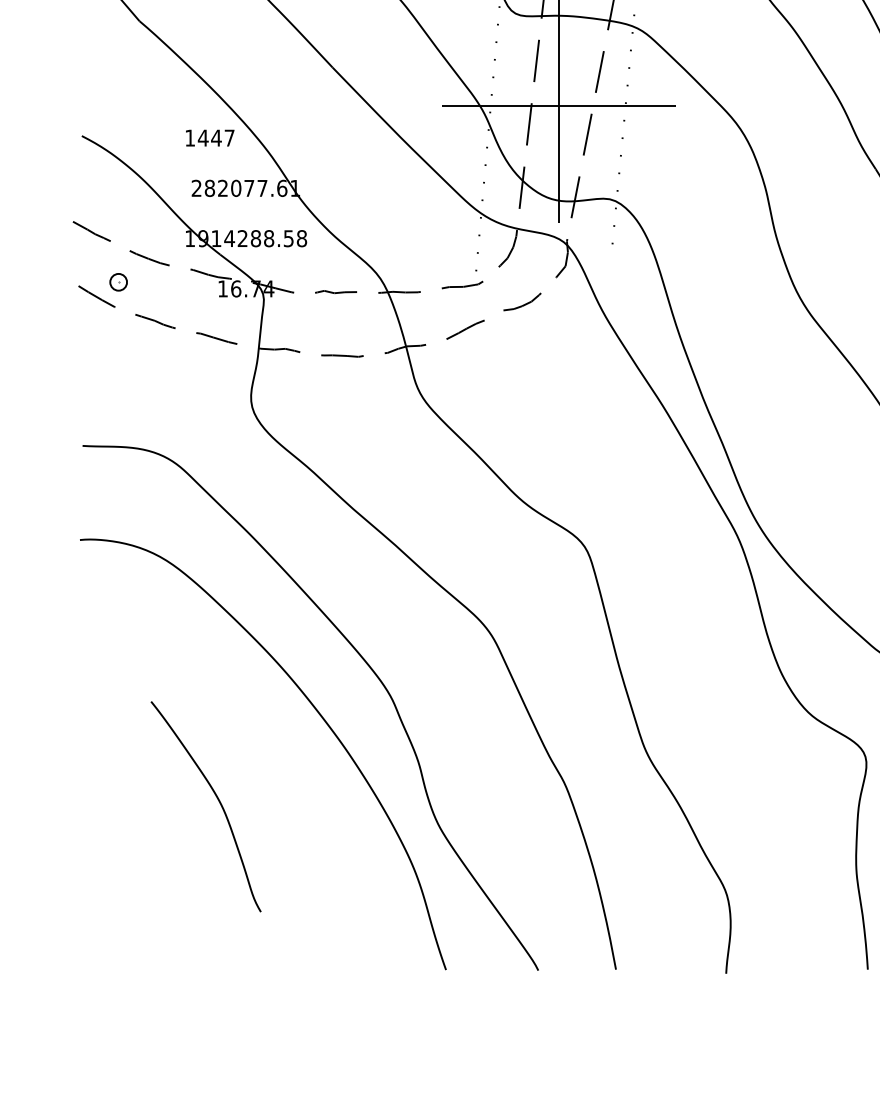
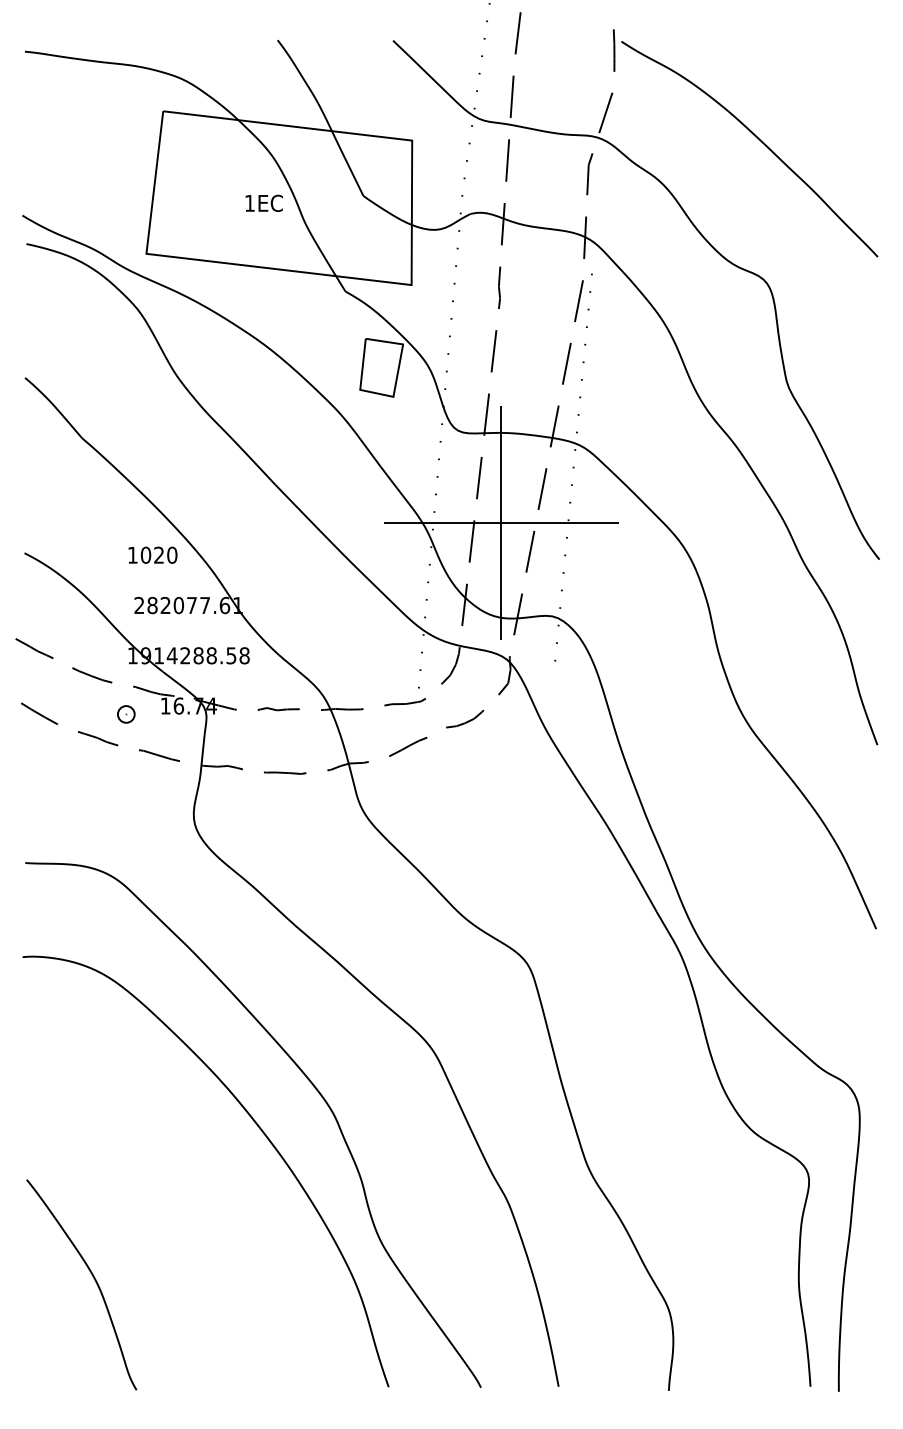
text: (215, 137) -> (158, 554), 1447 -> 1020
part: (118, 282) -> (126, 714), moved
curve: (217, 800) -> (93, 1278), moved

